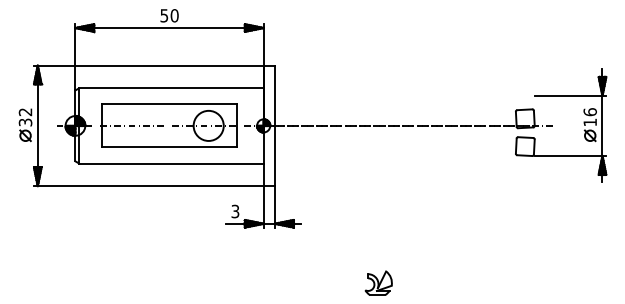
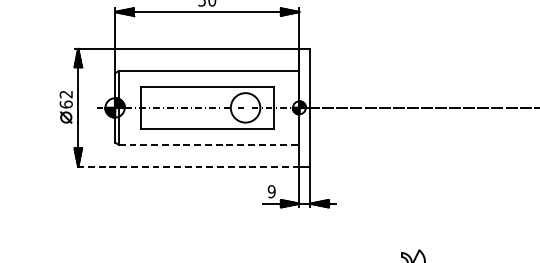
text: (25, 122) -> (66, 104), 32 -> 62
line: (171, 163) -> (209, 144), solid -> dashed
line: (148, 186) -> (186, 167), solid -> dashed
text: (235, 211) -> (271, 191), 3 -> 9

